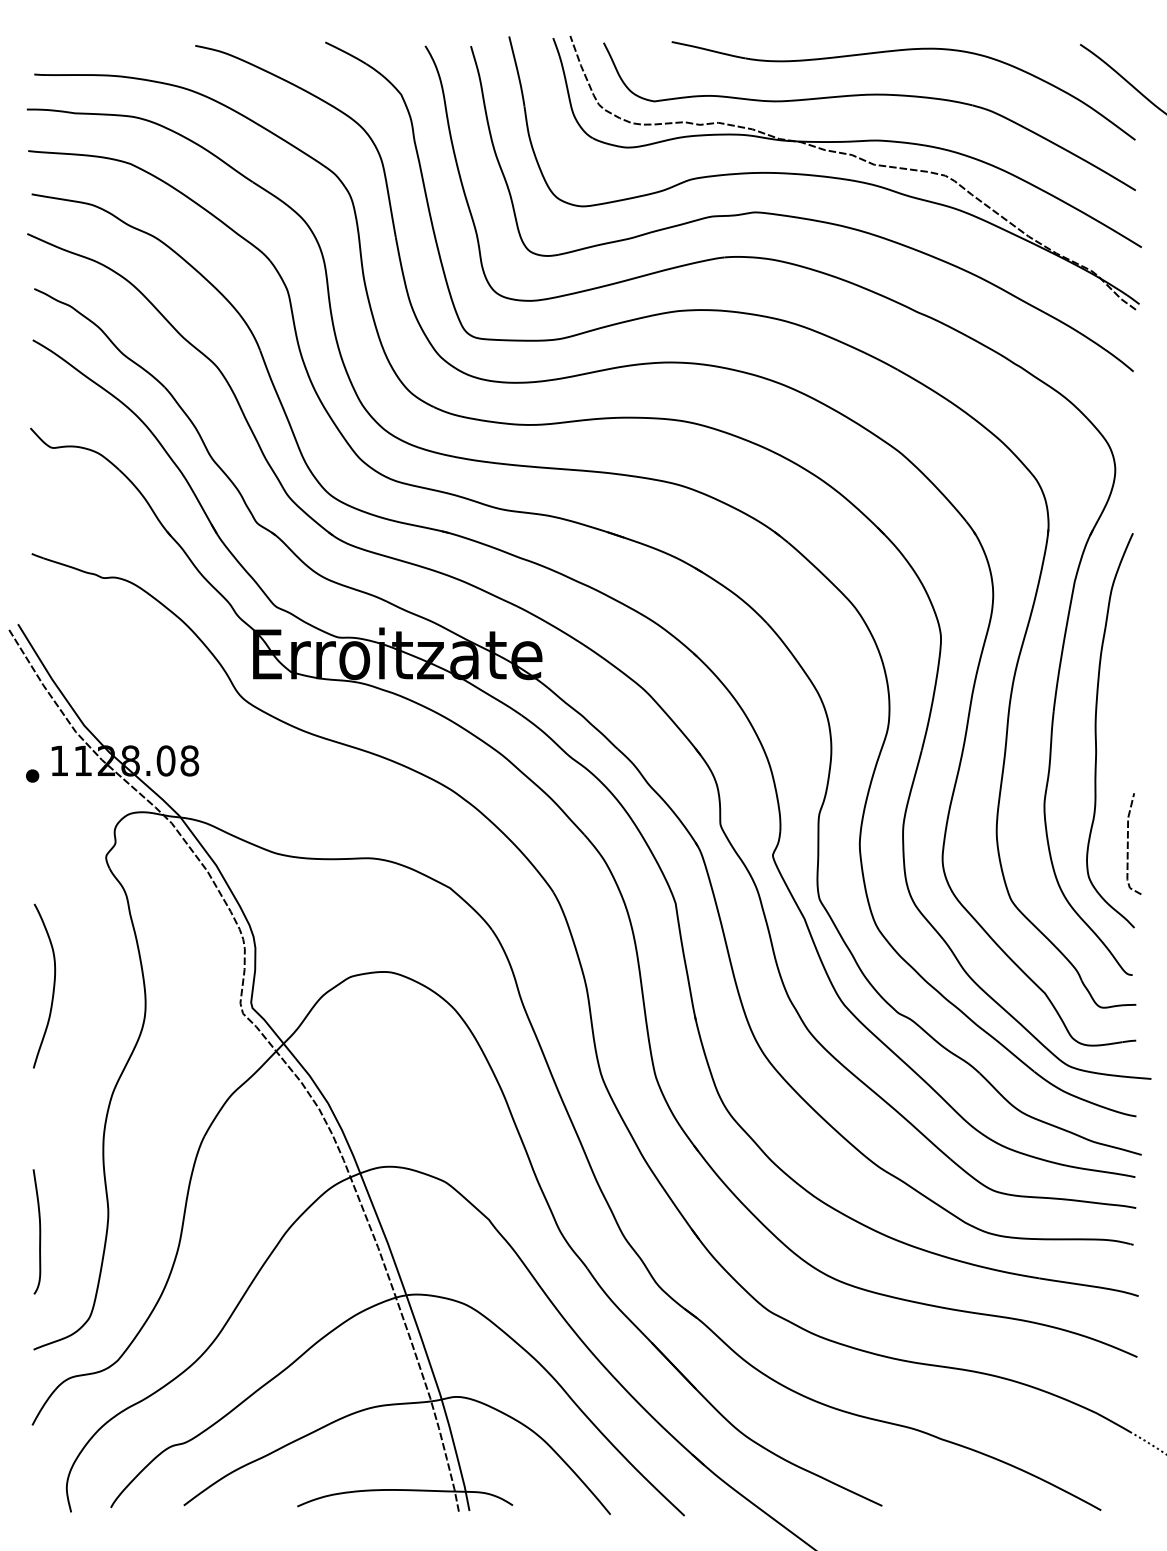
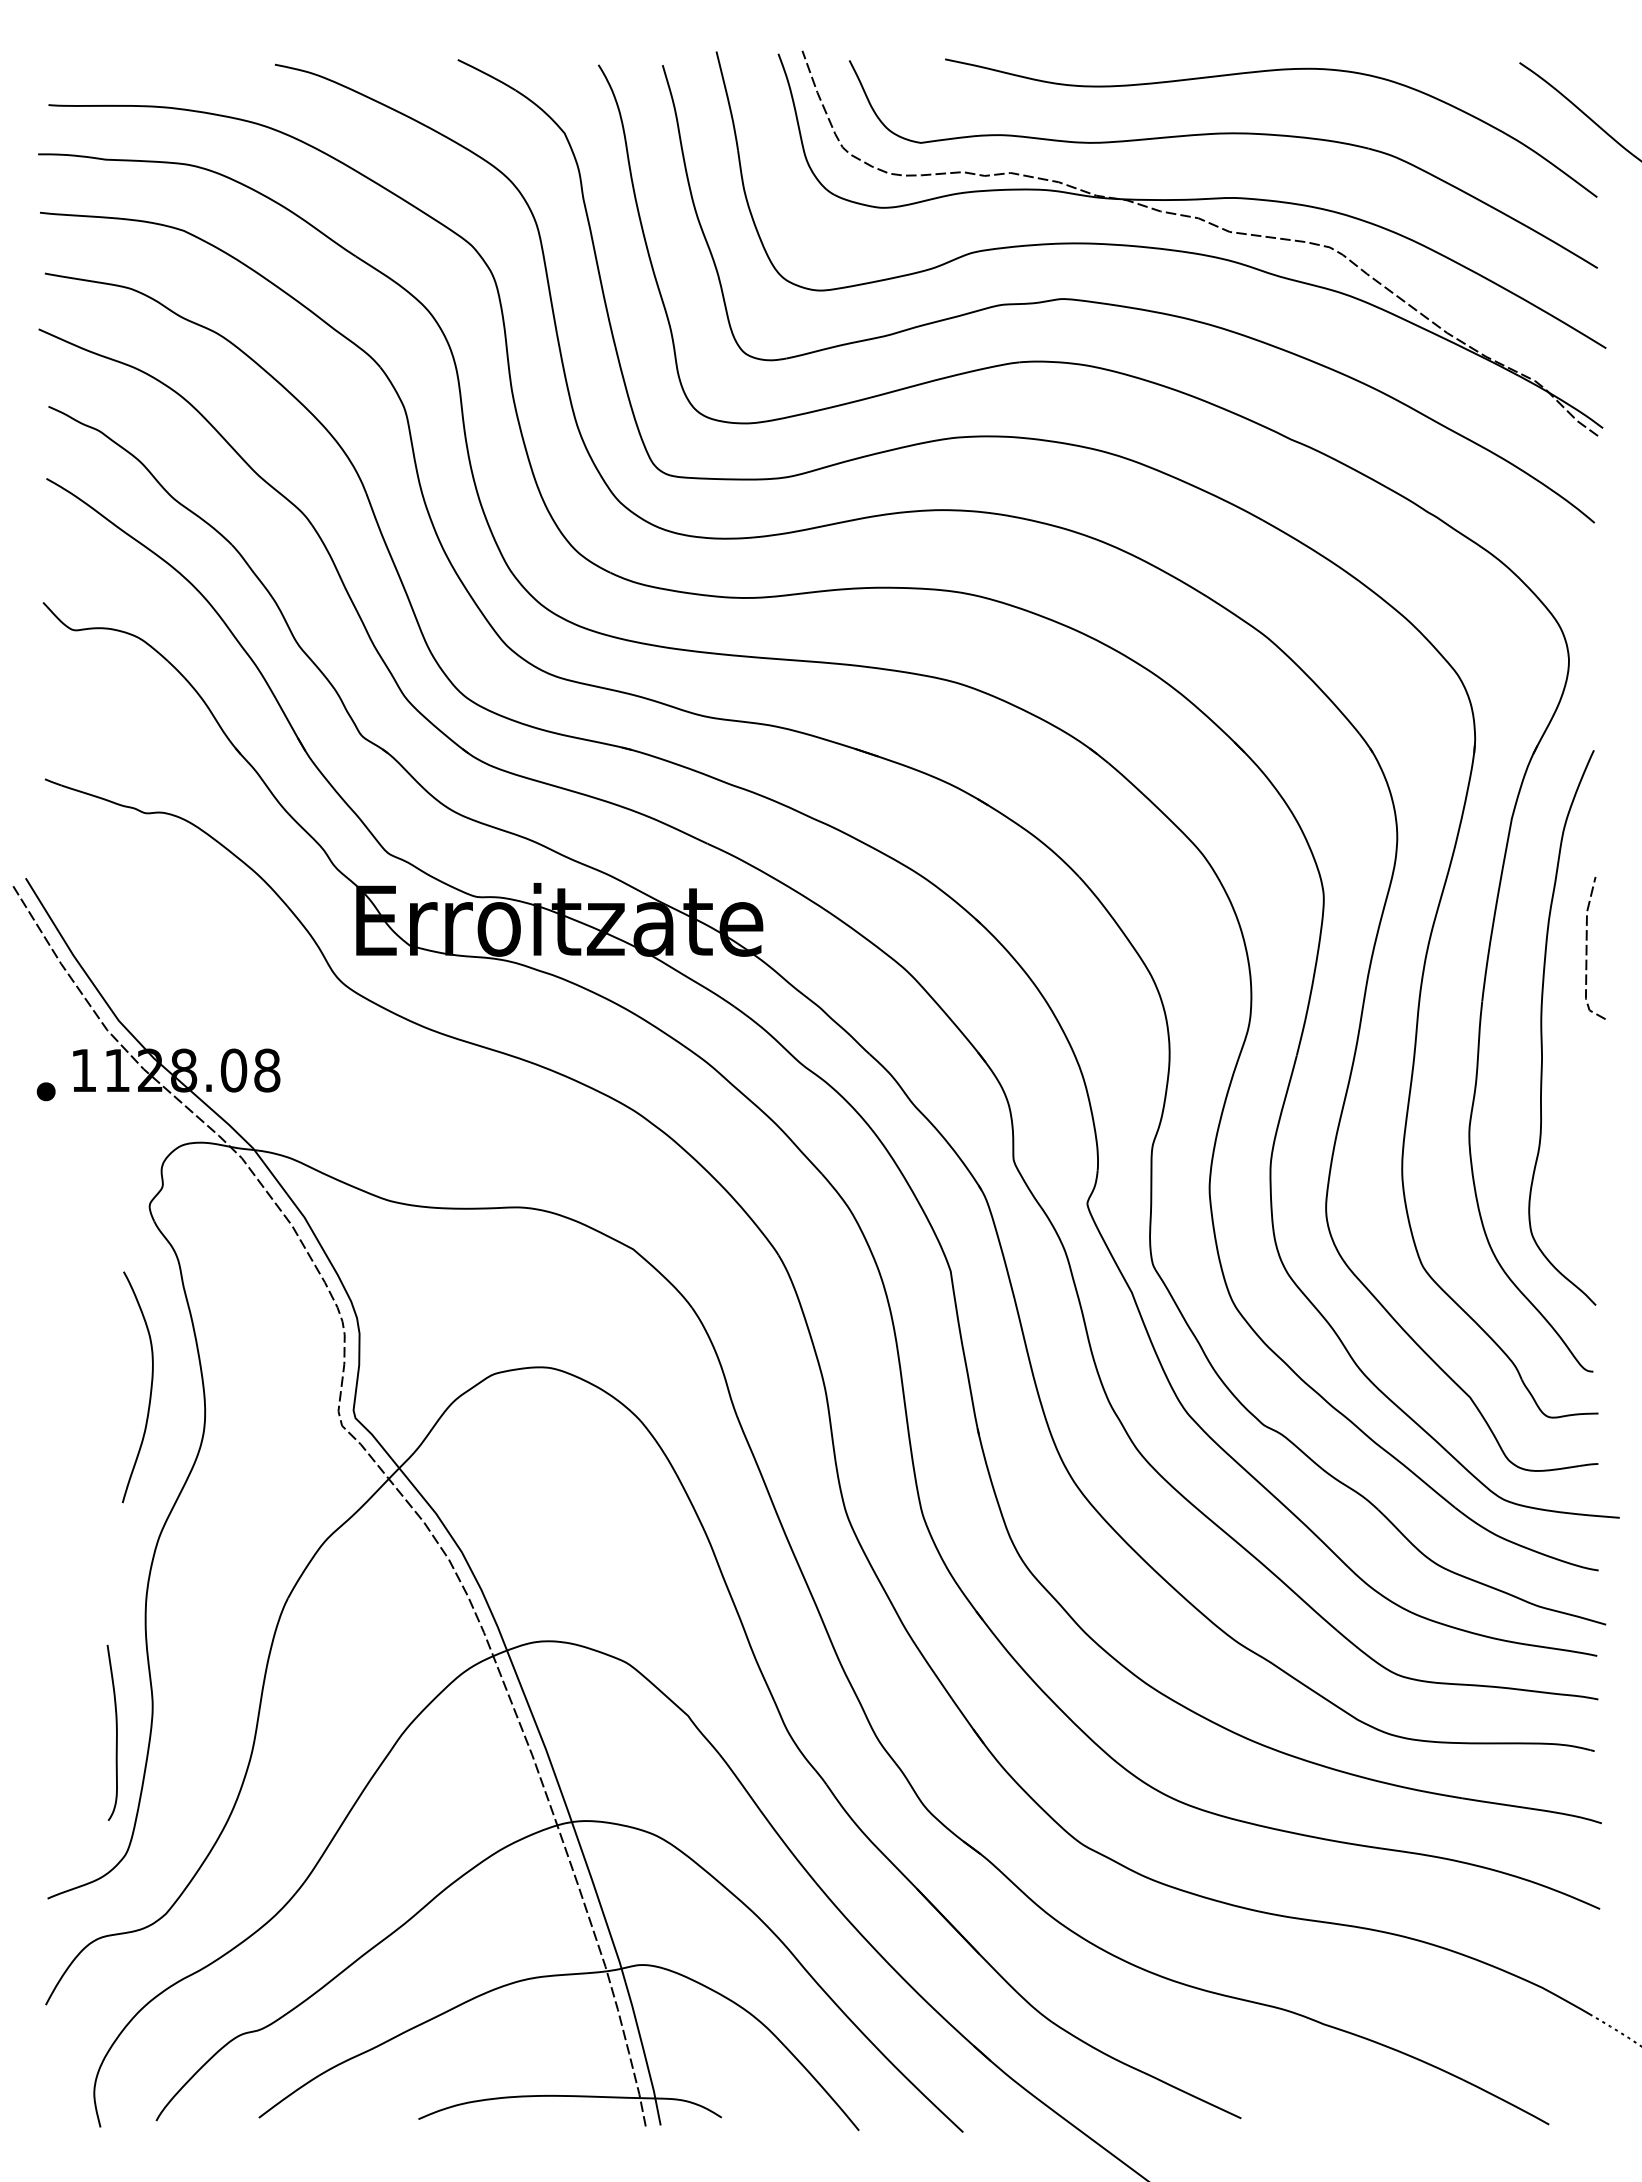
line: (1128, 844) -> (1587, 948), moved
curve: (53, 986) -> (150, 1387), moved
curve: (39, 1231) -> (116, 1732), moved

